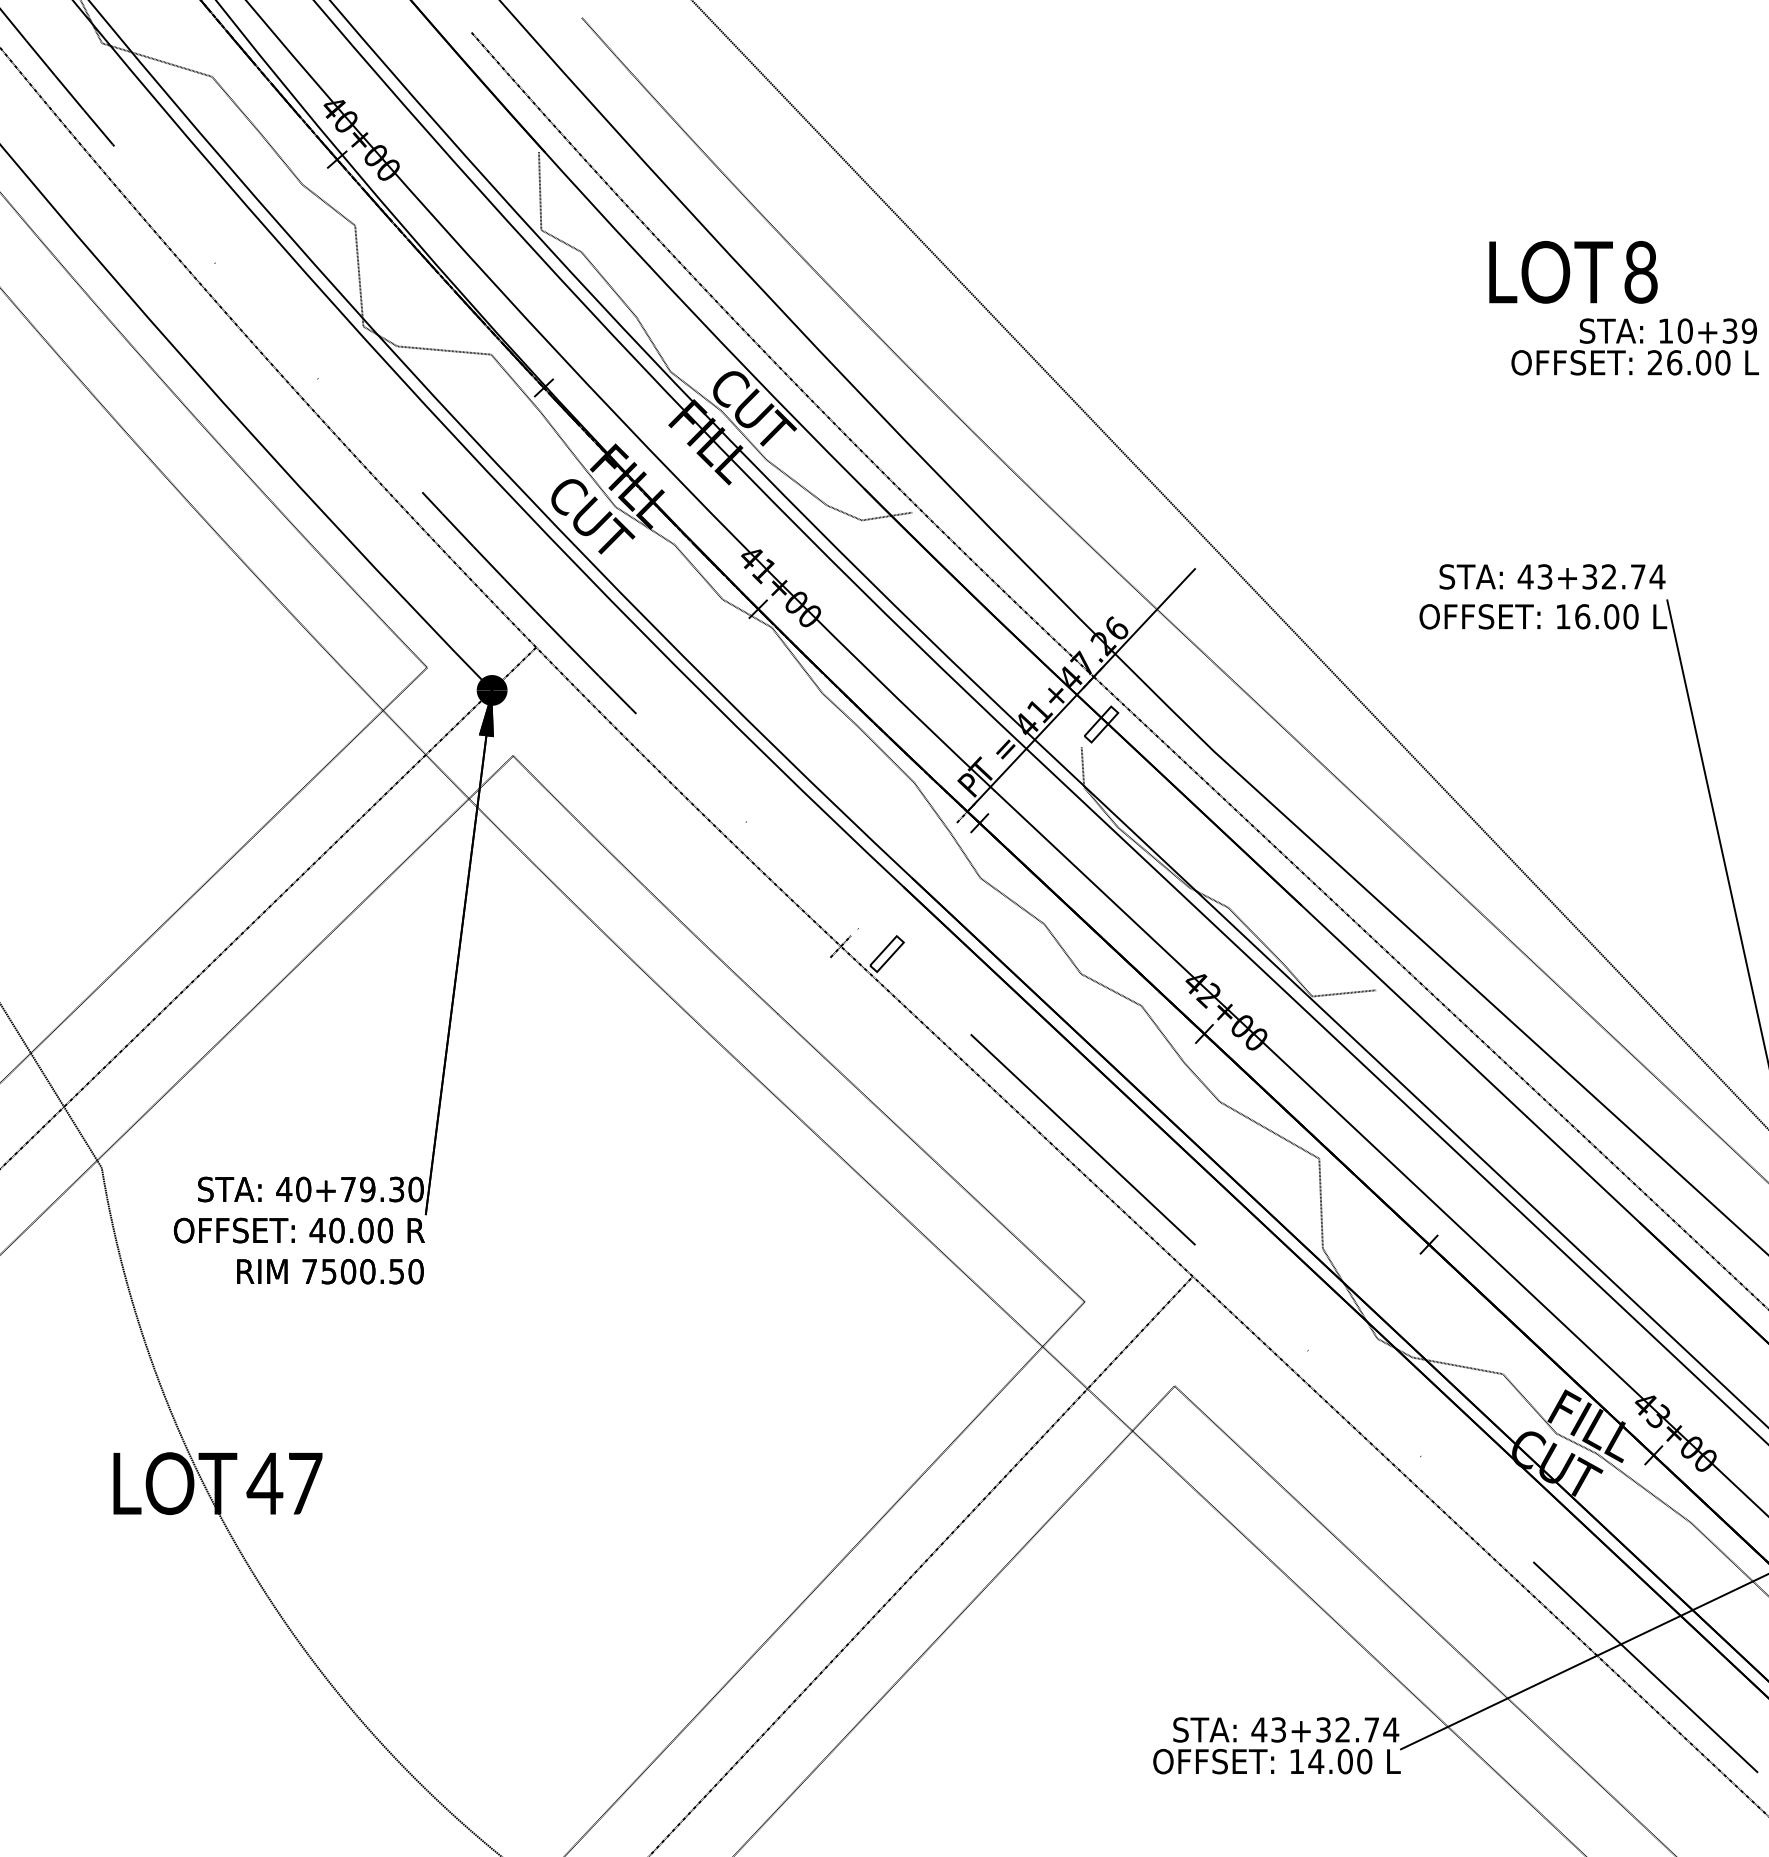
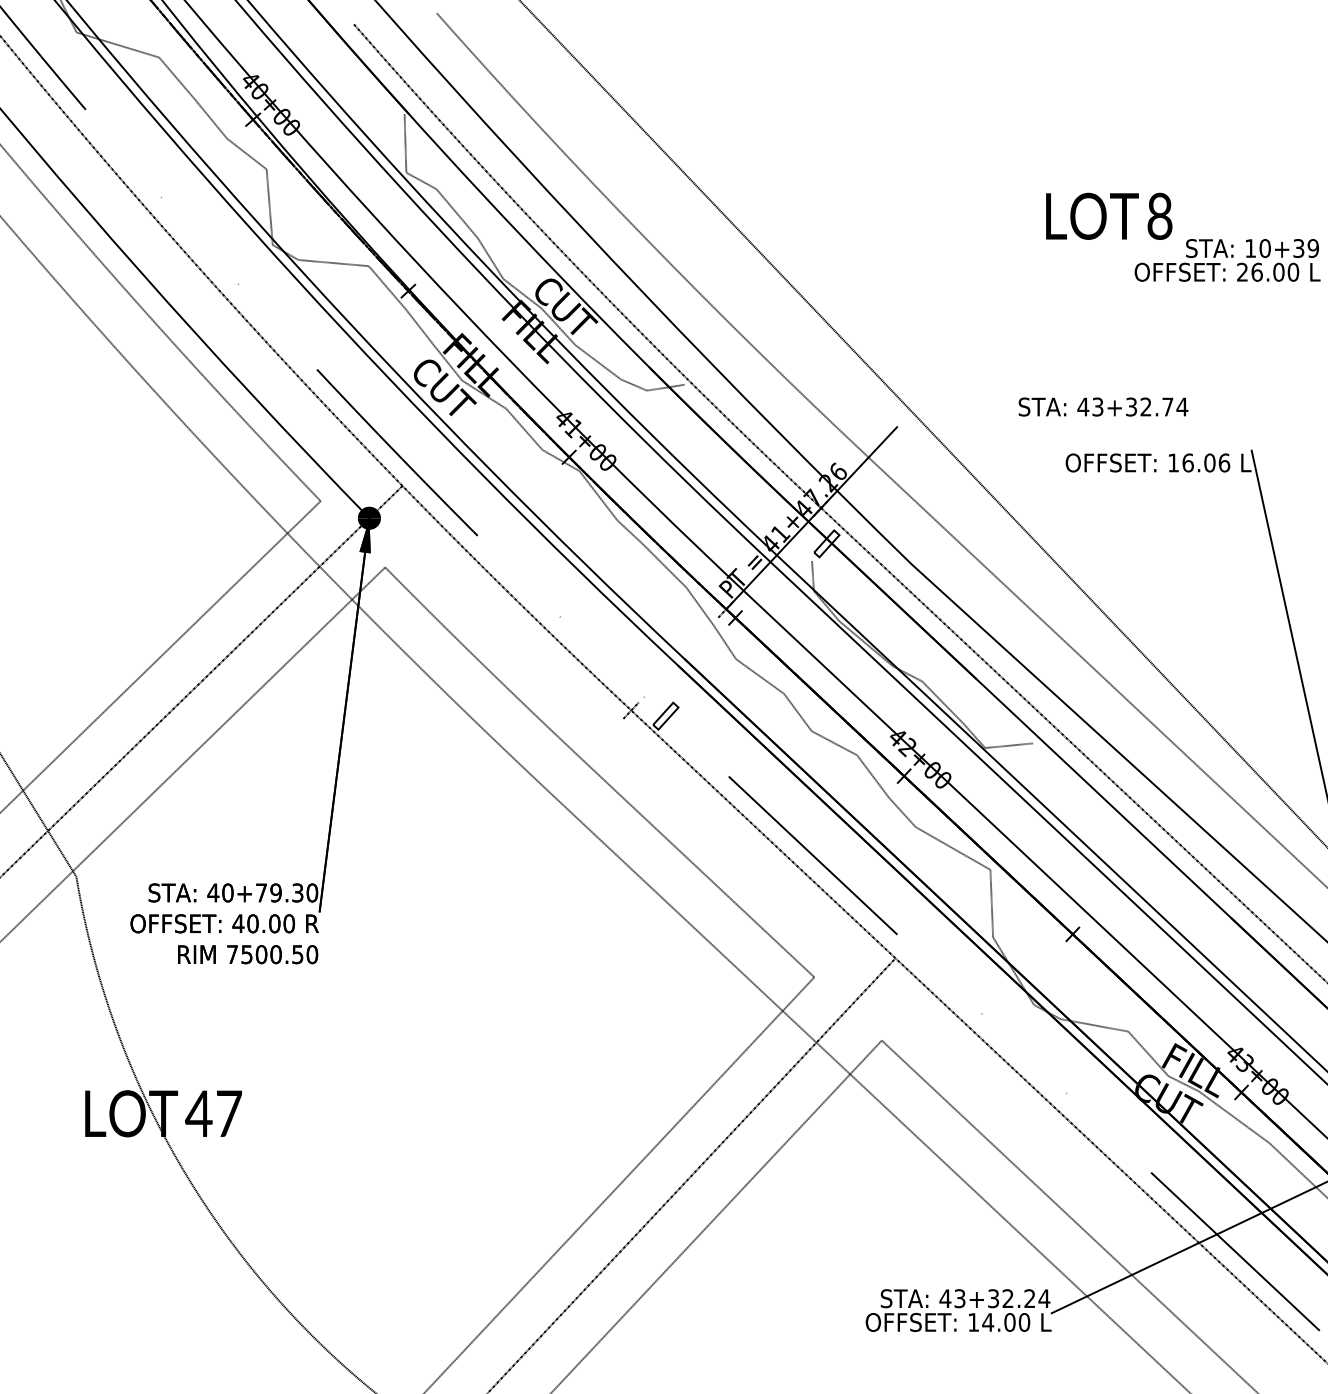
text: (1573, 271) -> (1109, 215), moved
text: (1552, 576) -> (1103, 406), moved
text: (1631, 616) -> (1224, 462), 16.00 -> 16.06
text: (1371, 1729) -> (1029, 1298), 43+32.74 -> 43+32.24

